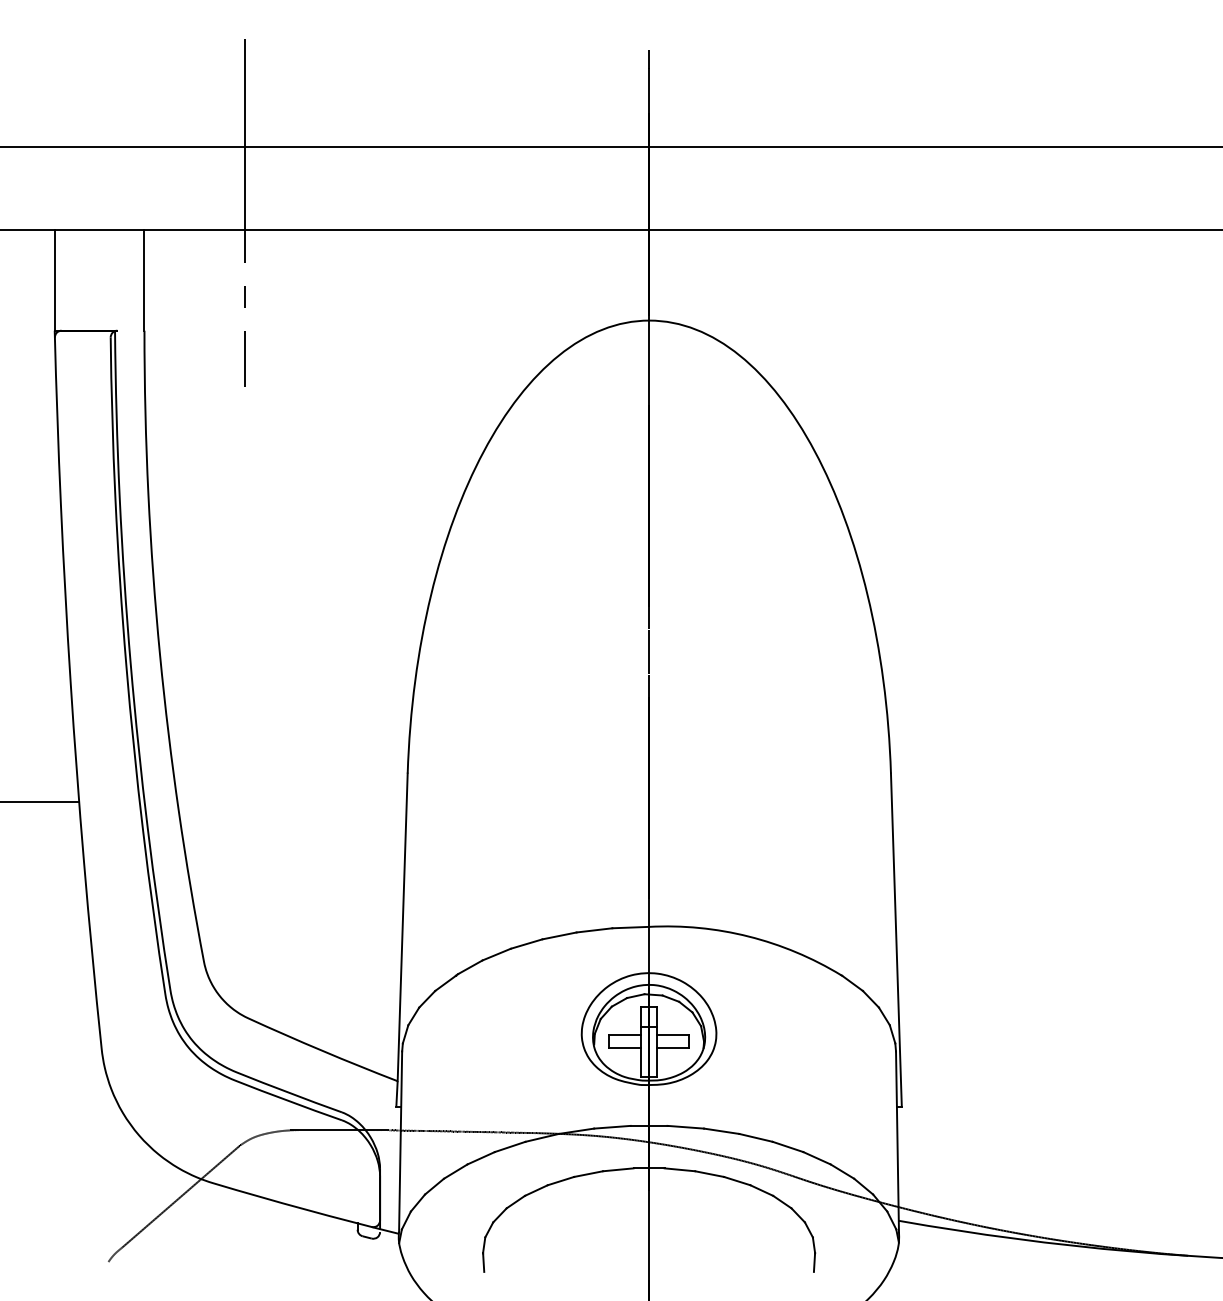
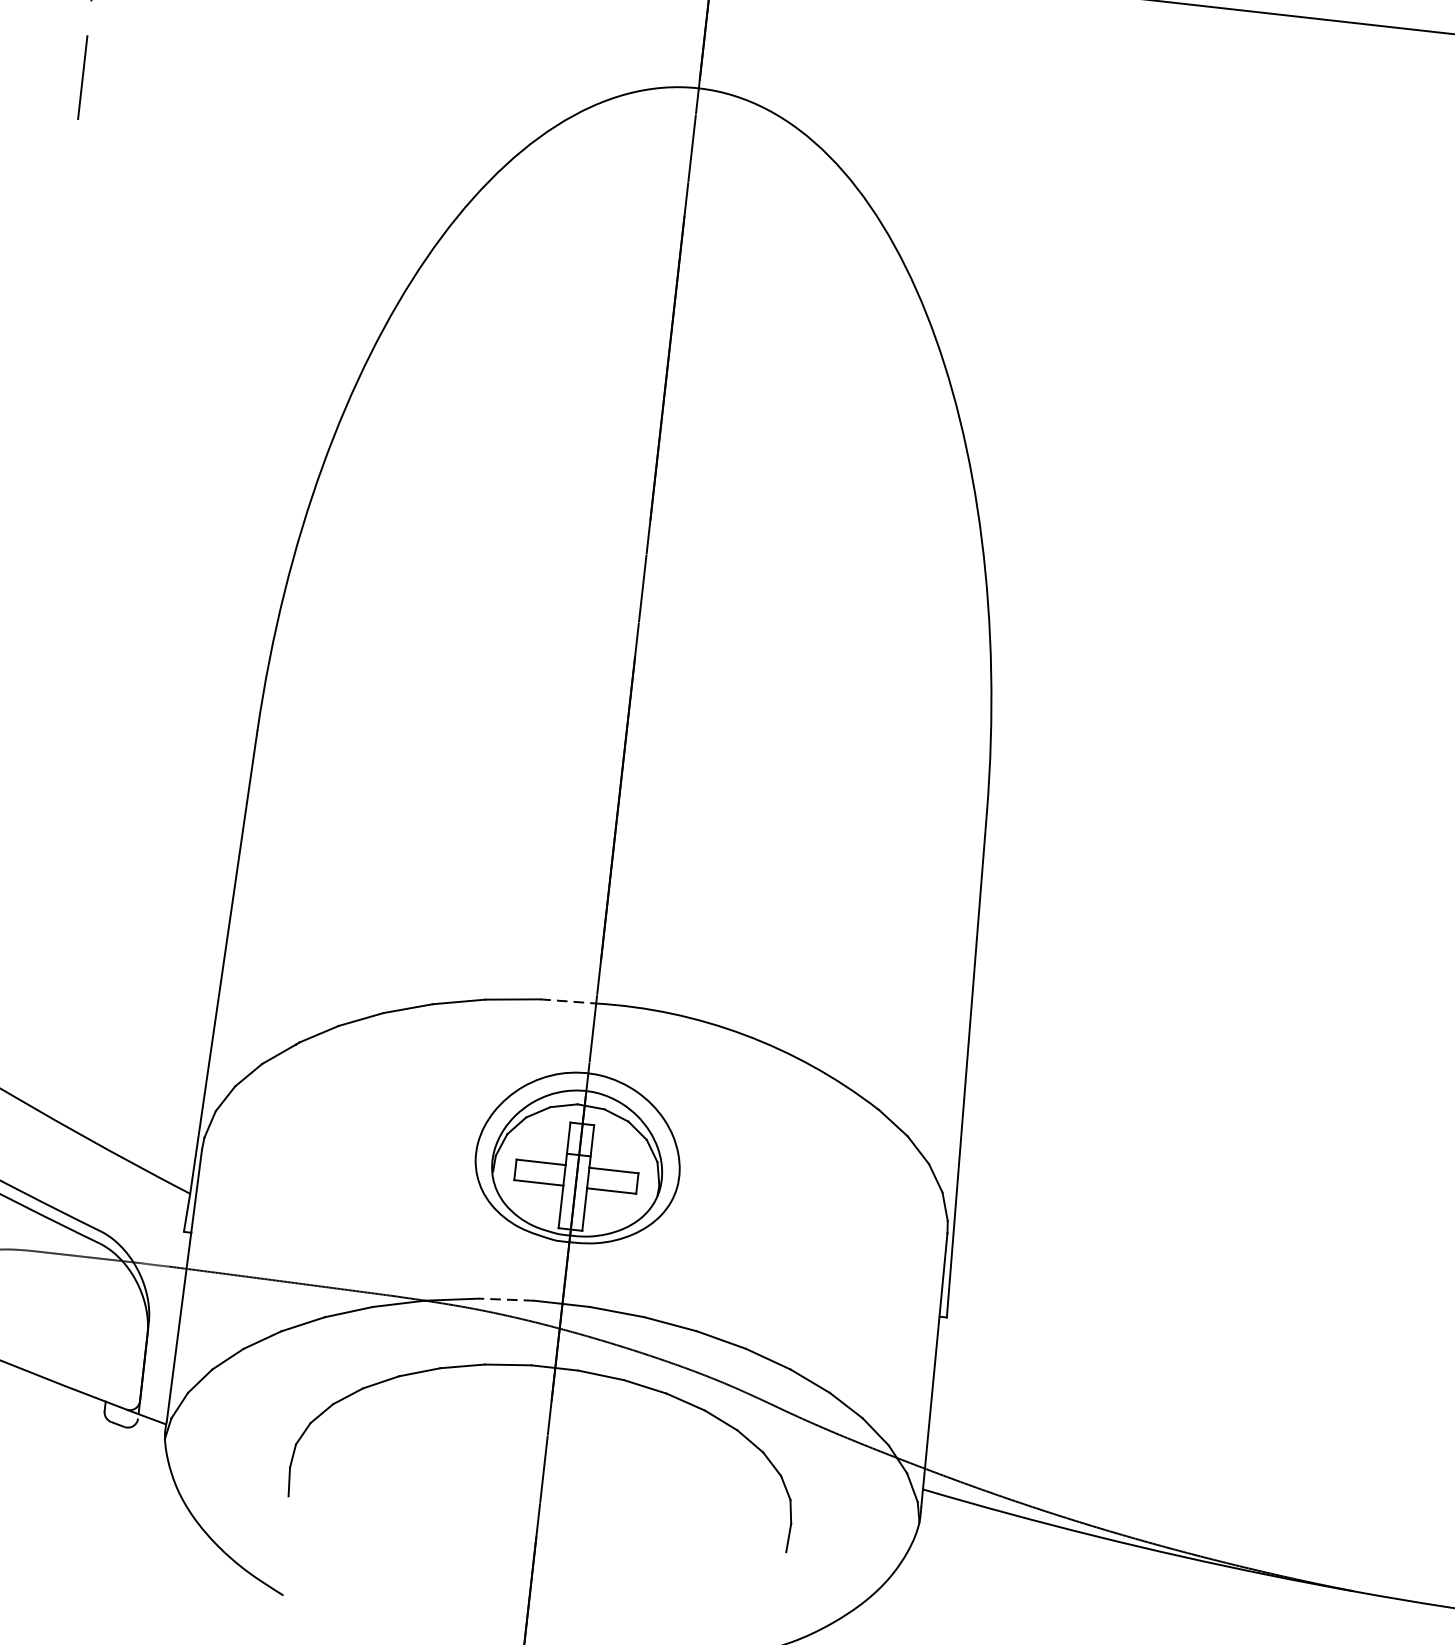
line: (631, 927) -> (569, 1001), solid -> dashed
line: (611, 1127) -> (505, 1299), solid -> dashed

